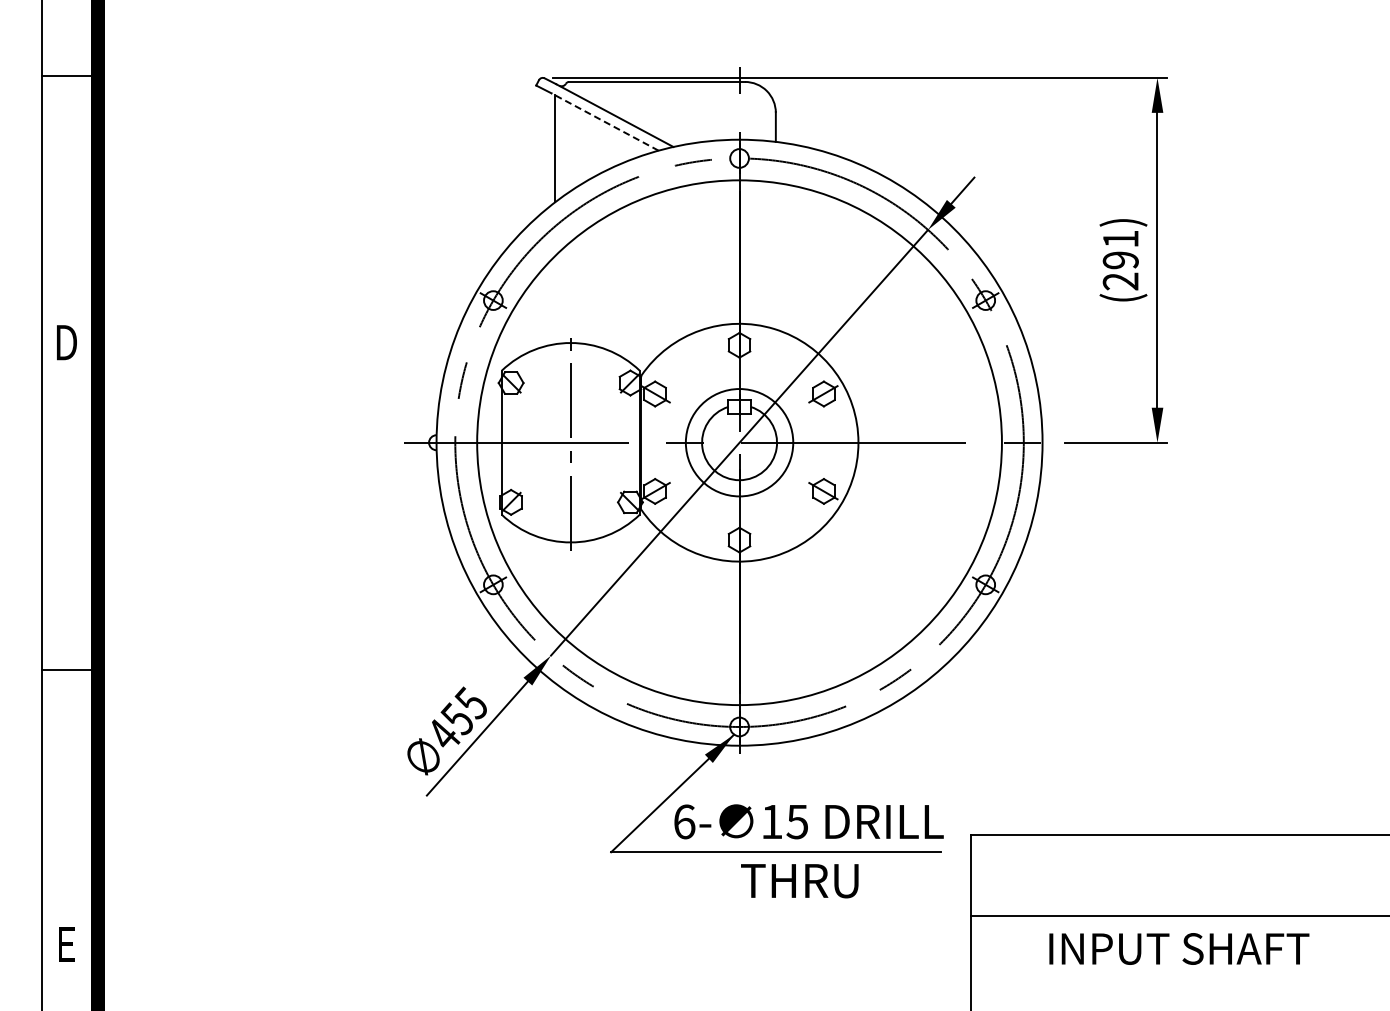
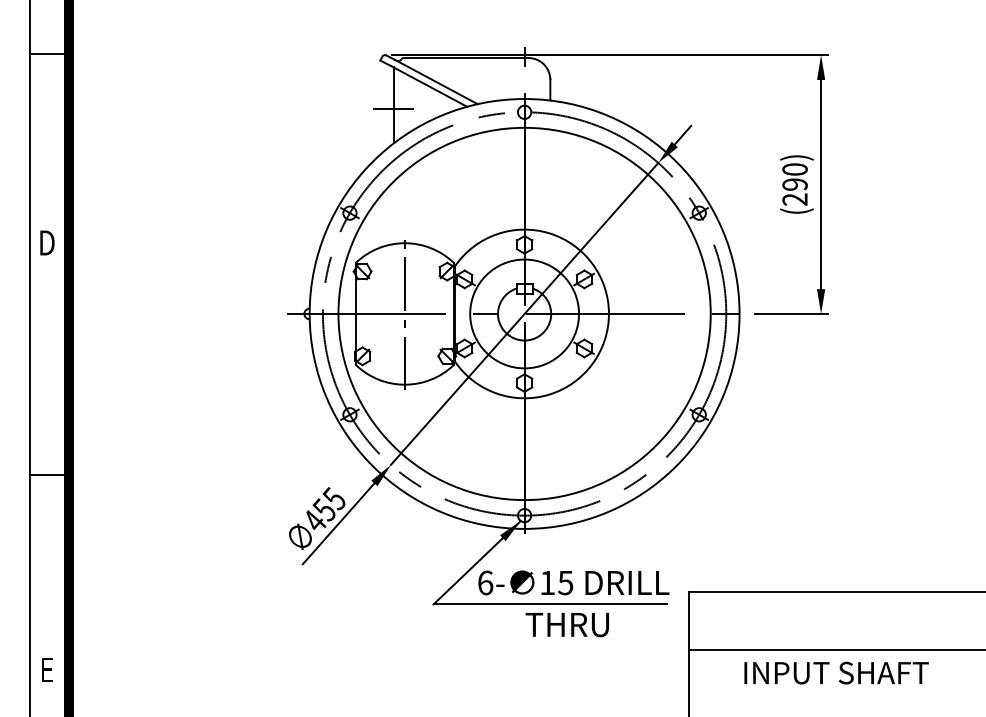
line: (605, 122) -> (429, 86), dashed -> solid
line: (555, 154) -> (394, 109), added
text: (1120, 238) -> (794, 169), (291) -> (290)
circle: (739, 442) -> (524, 313), size x1.43

